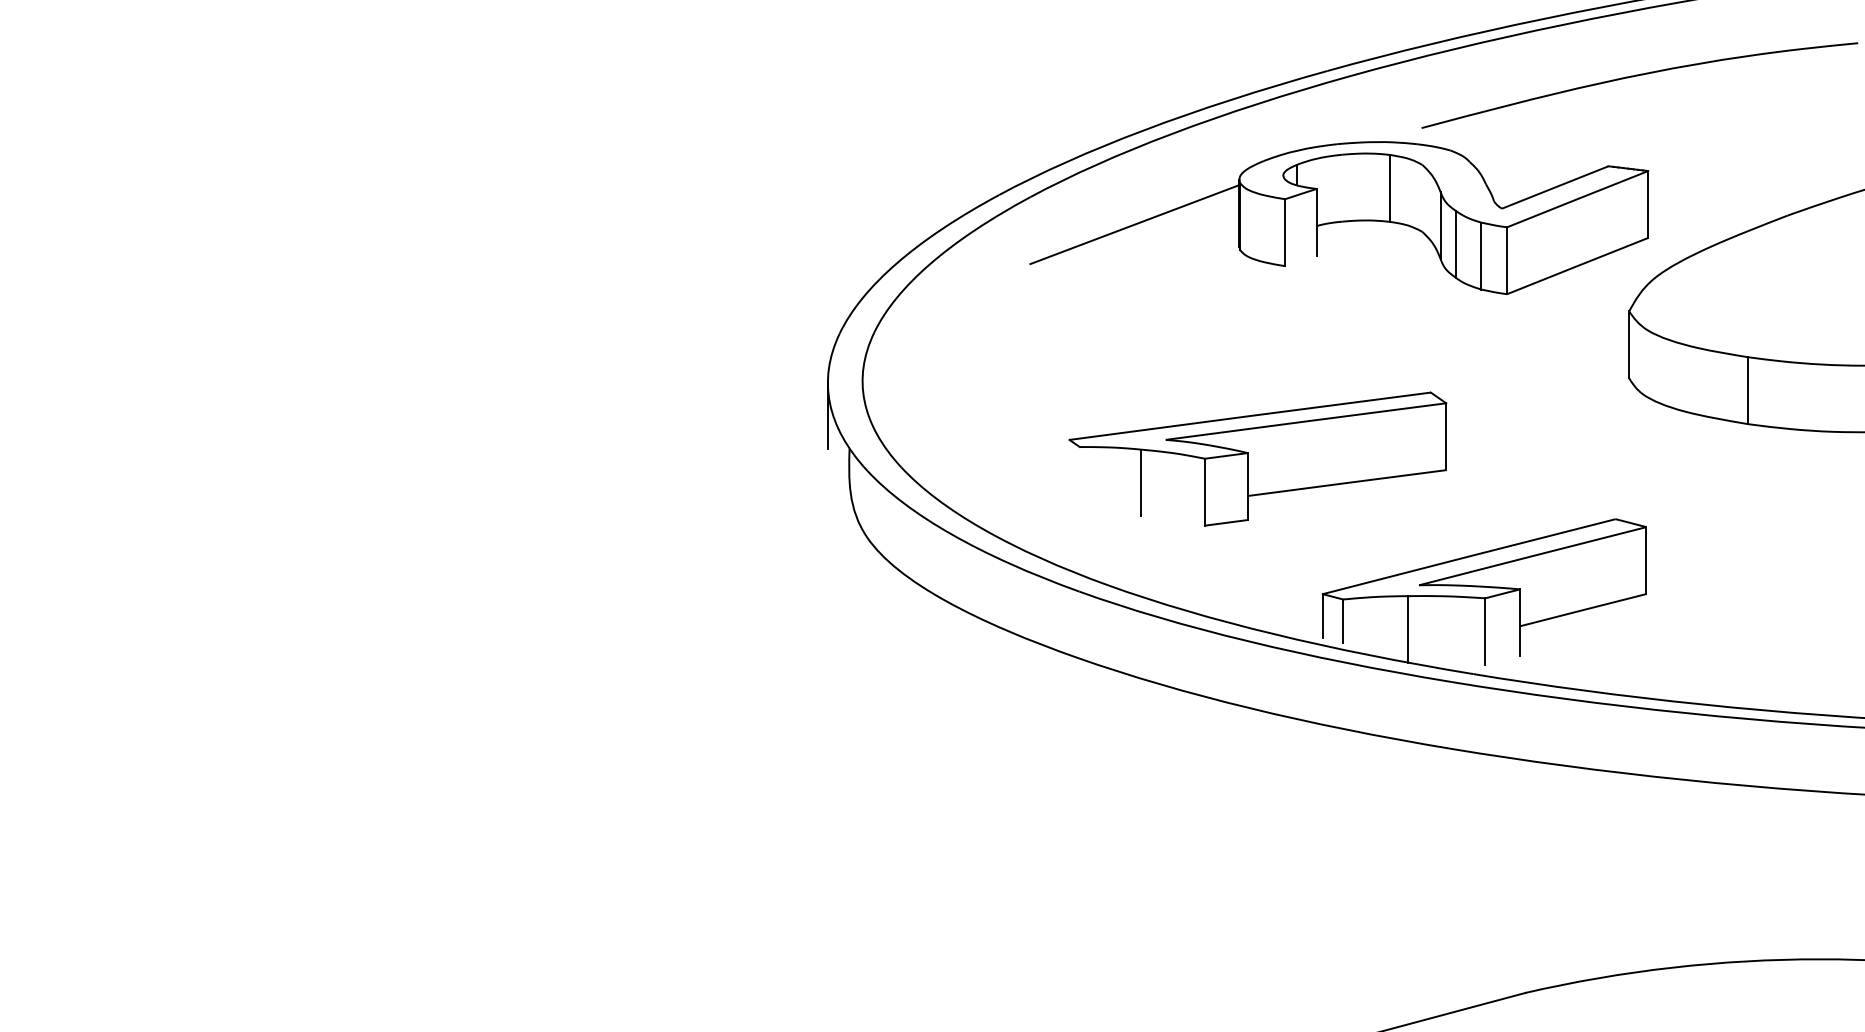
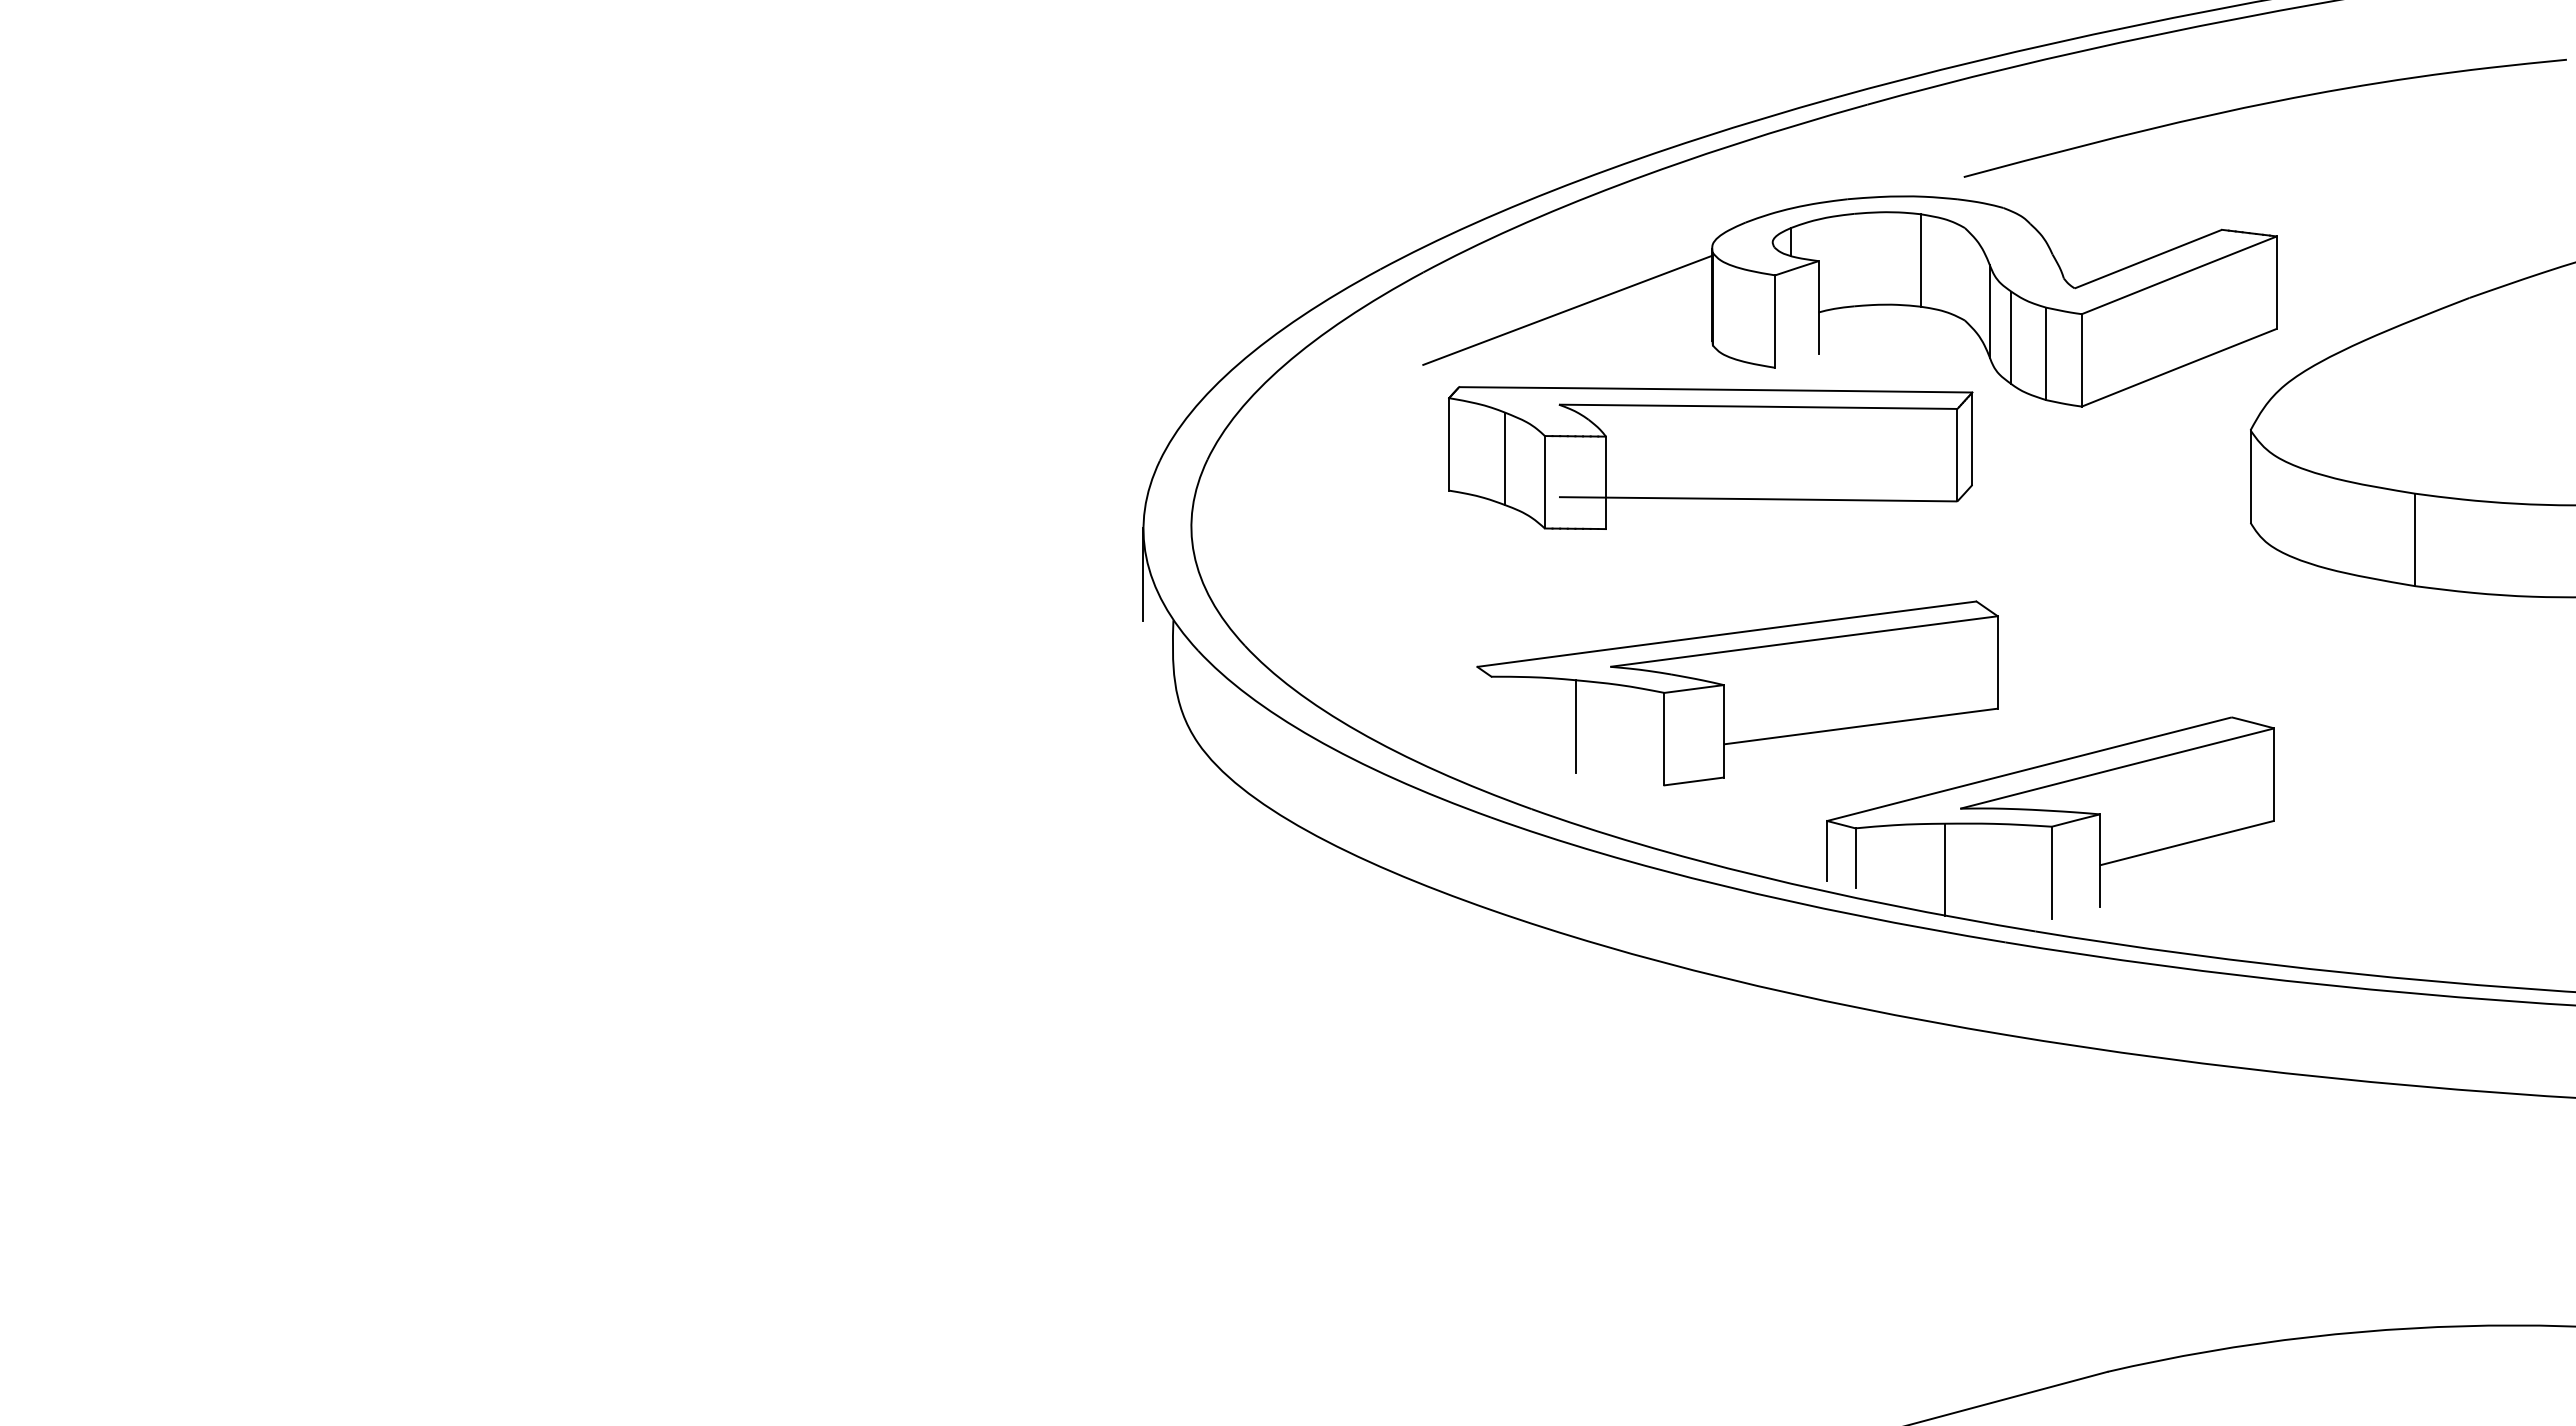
part: (1238, 331) -> (1710, 457), added
part: (1257, 459) -> (1737, 693), moved

